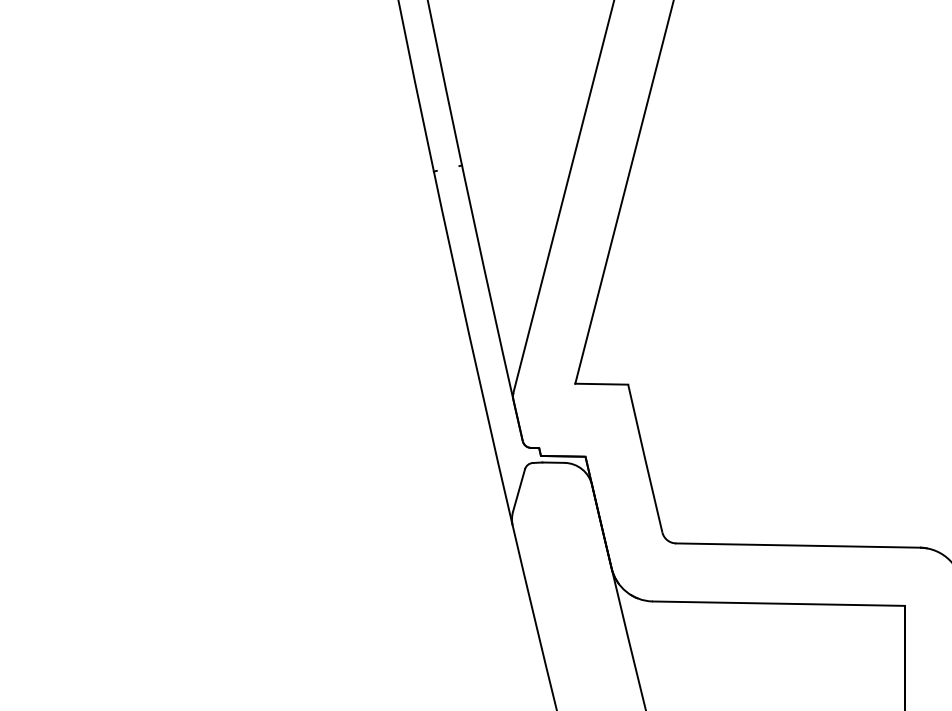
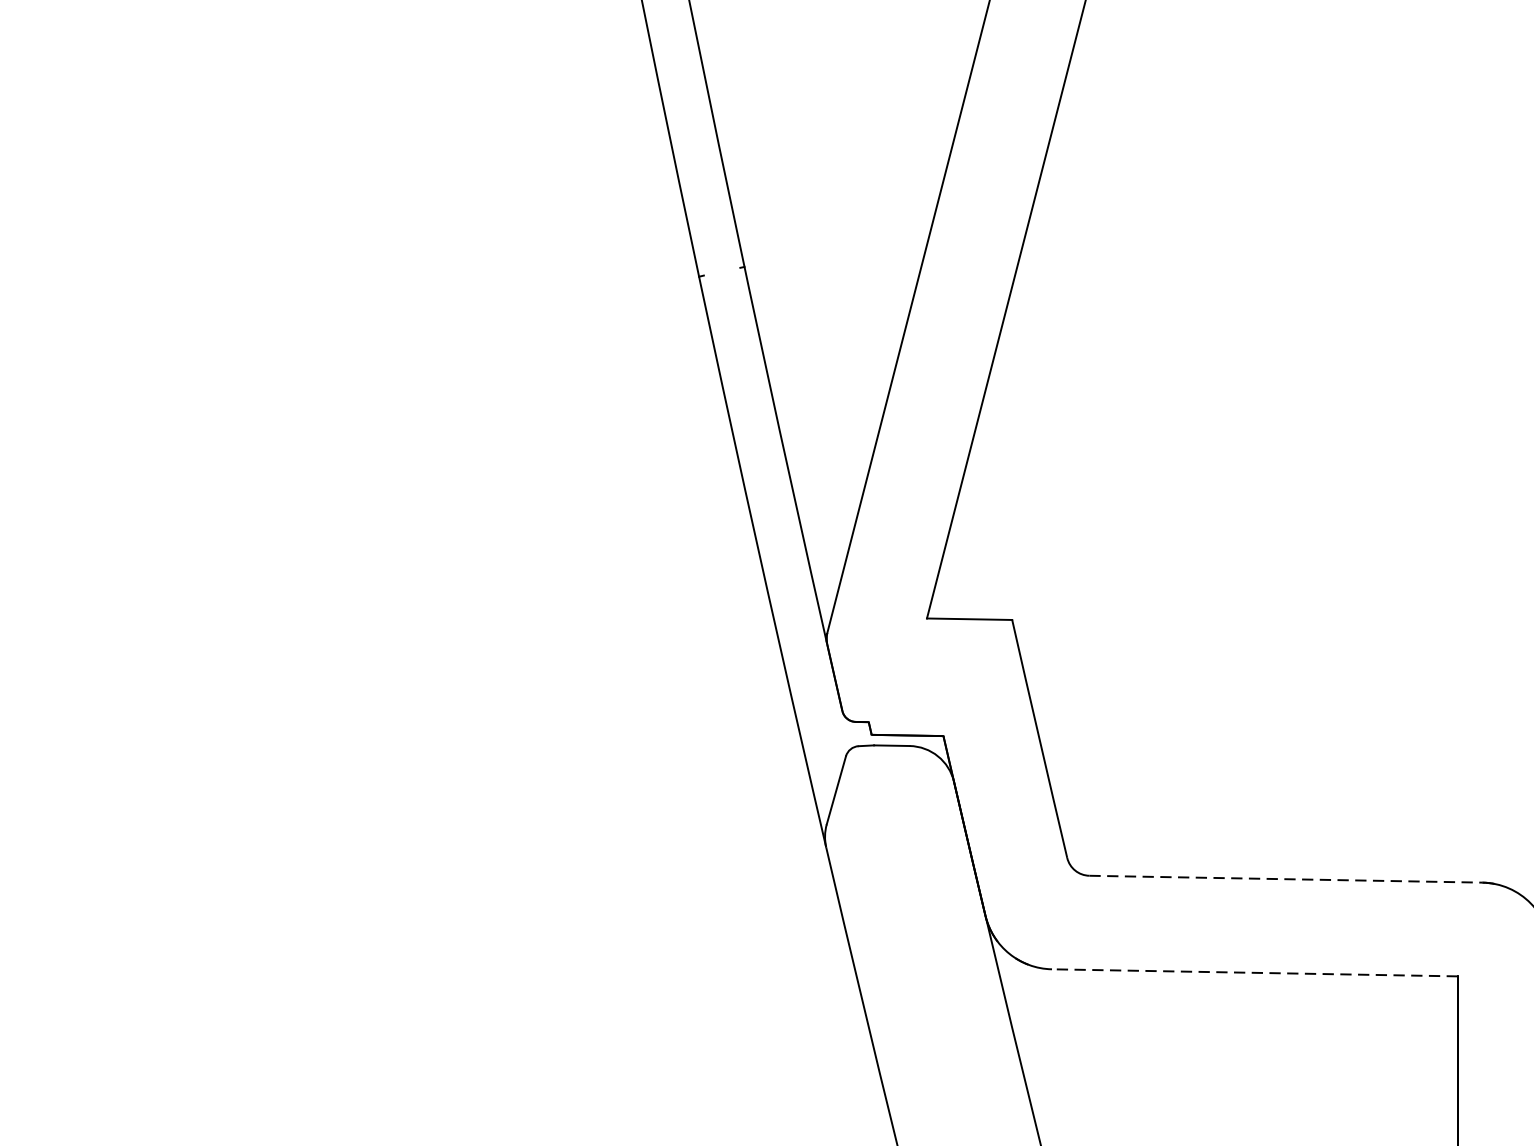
line: (798, 545) -> (1286, 879), solid -> dashed
line: (778, 603) -> (1254, 972), solid -> dashed

